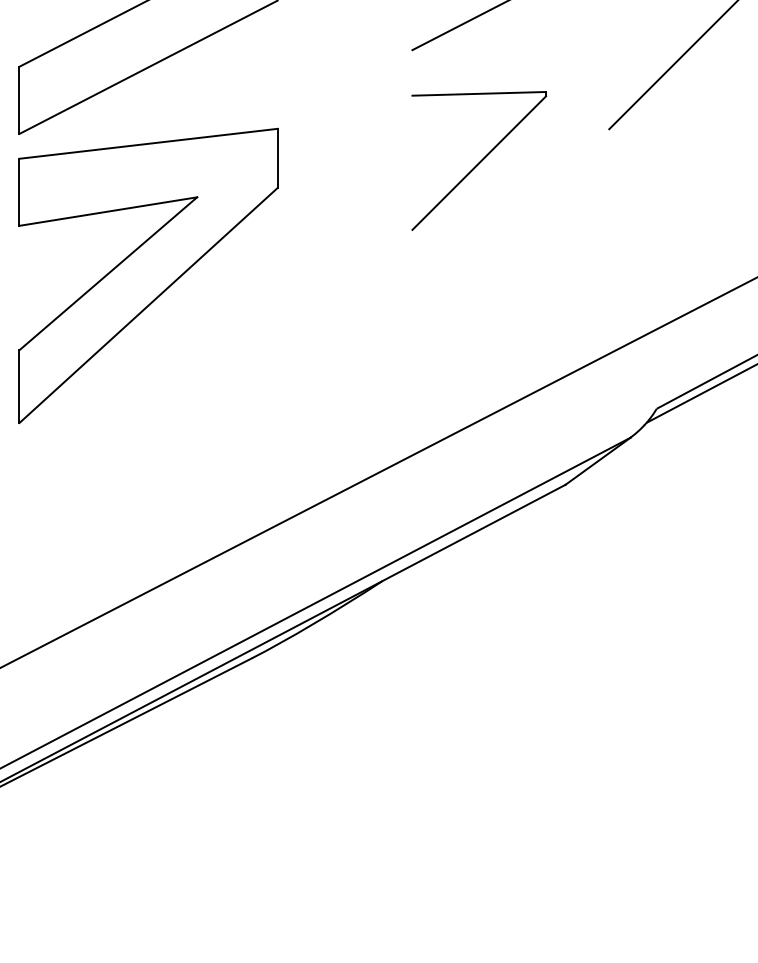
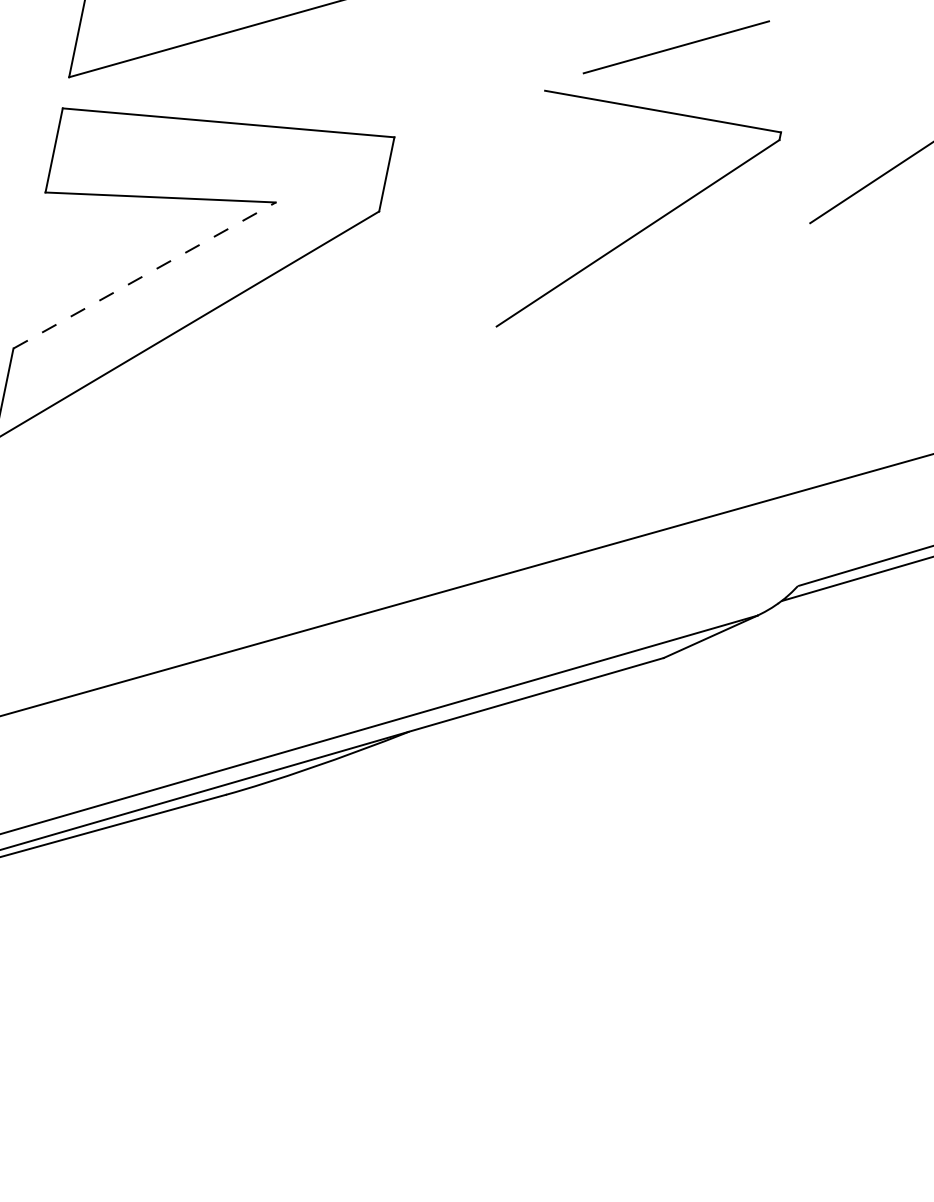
part: (479, 160) -> (639, 228), size x1.4
line: (108, 273) -> (144, 275), solid -> dashed

